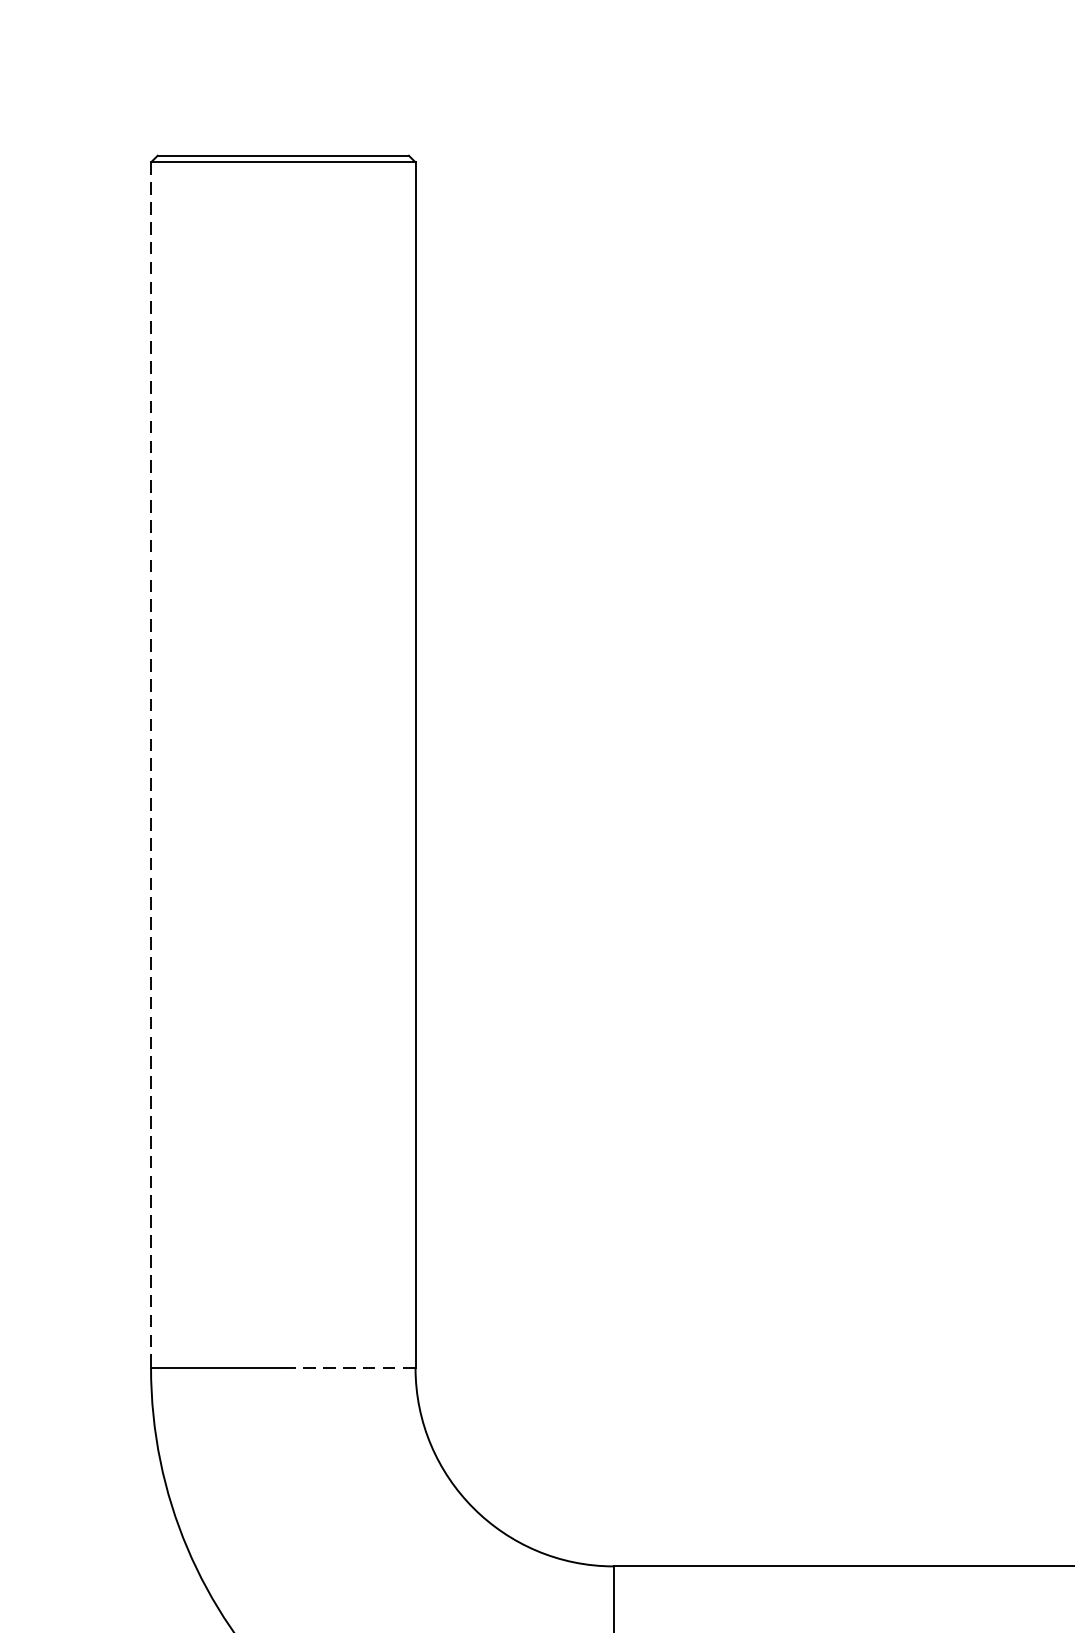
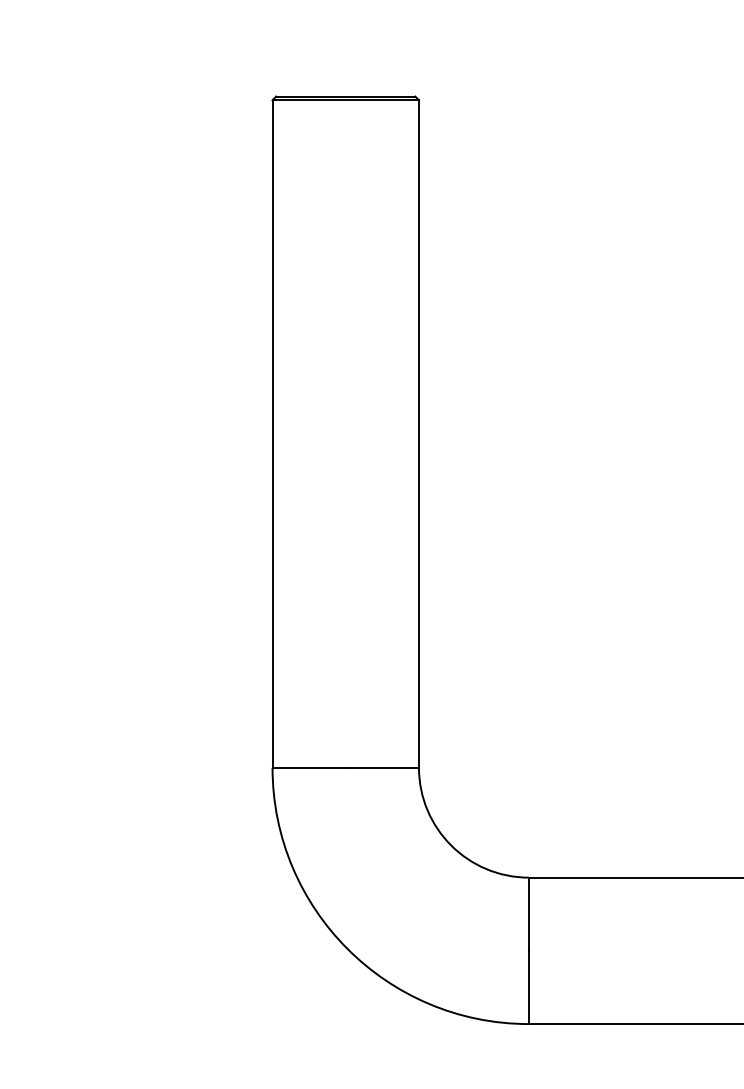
line: (150, 766) -> (272, 434), dashed -> solid
line: (349, 1367) -> (382, 767), dashed -> solid

